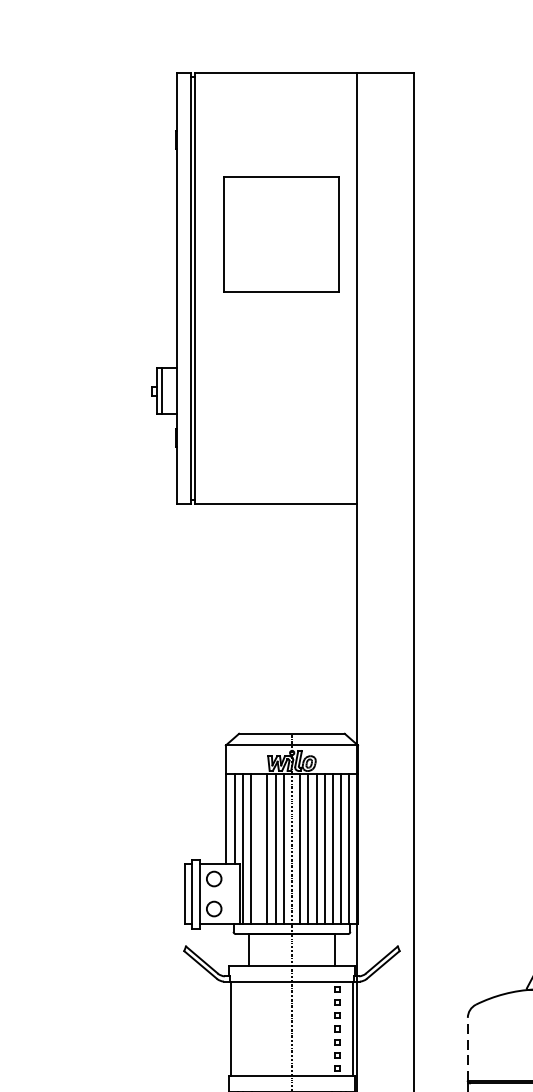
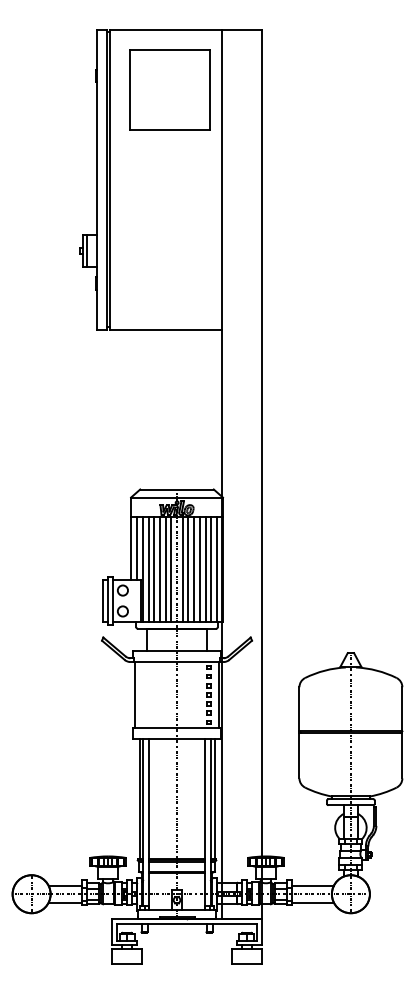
part: (281, 233) -> (169, 89), moved
line: (259, 848) -> (154, 569), added
line: (467, 1048) -> (299, 708), dashed -> solid

